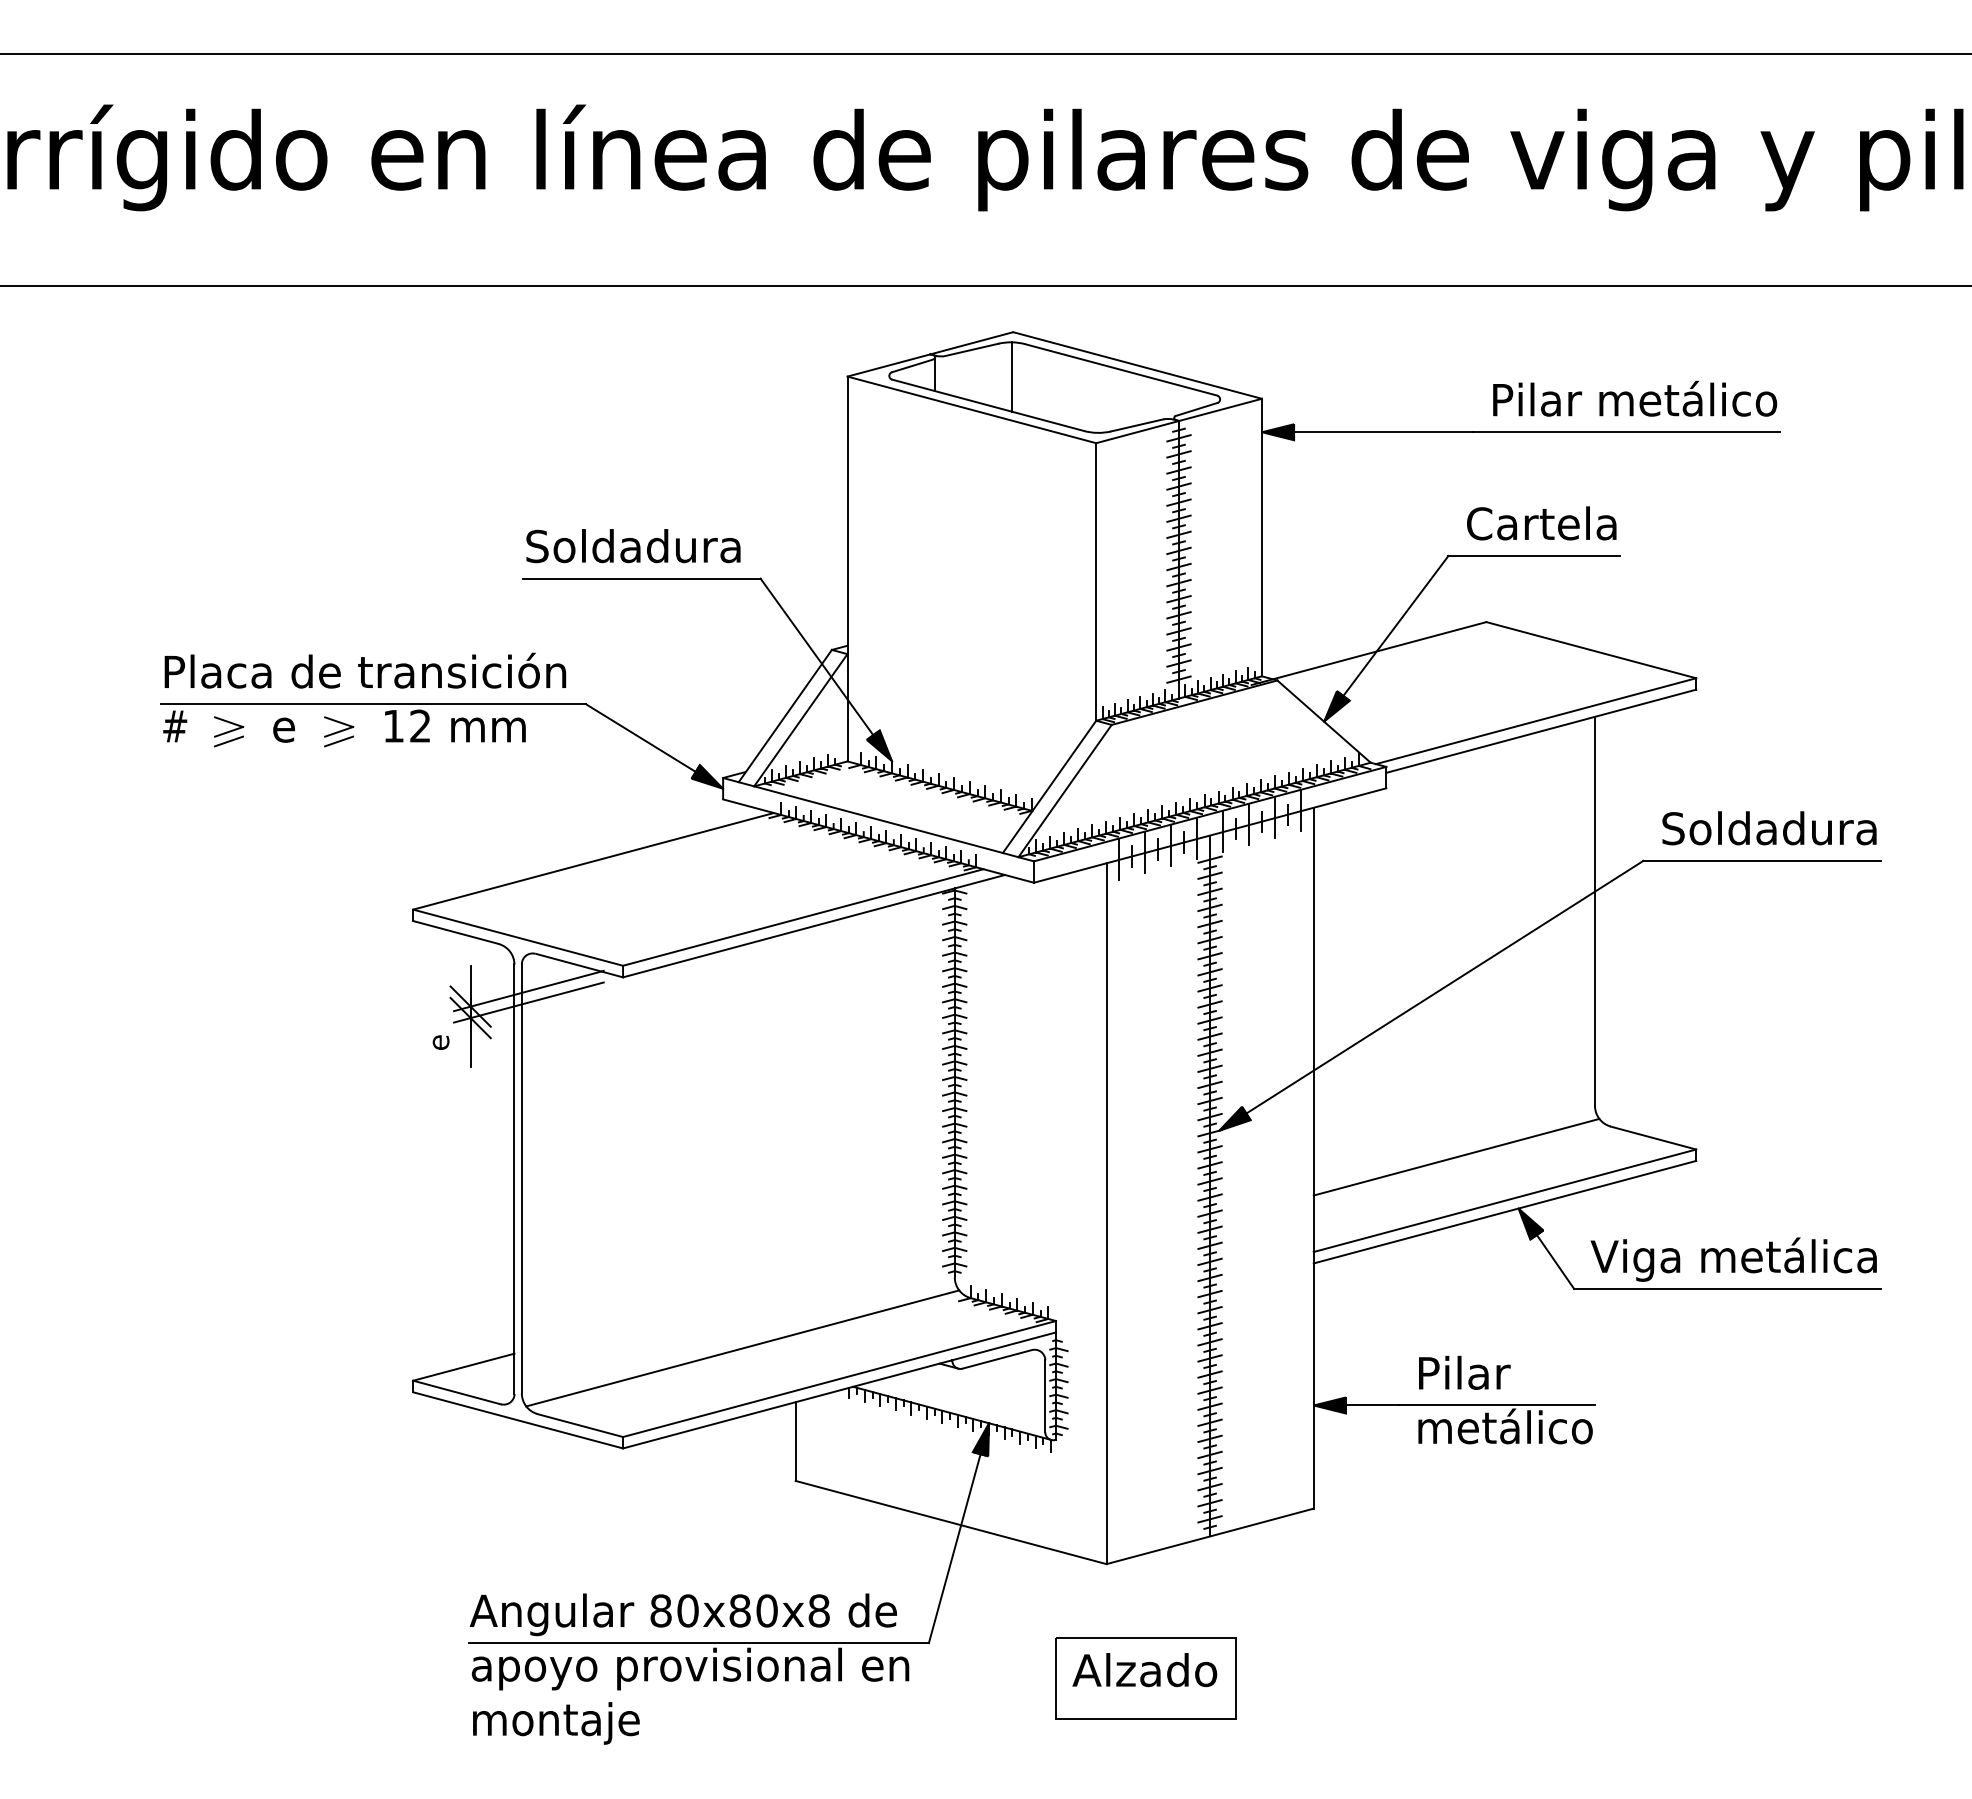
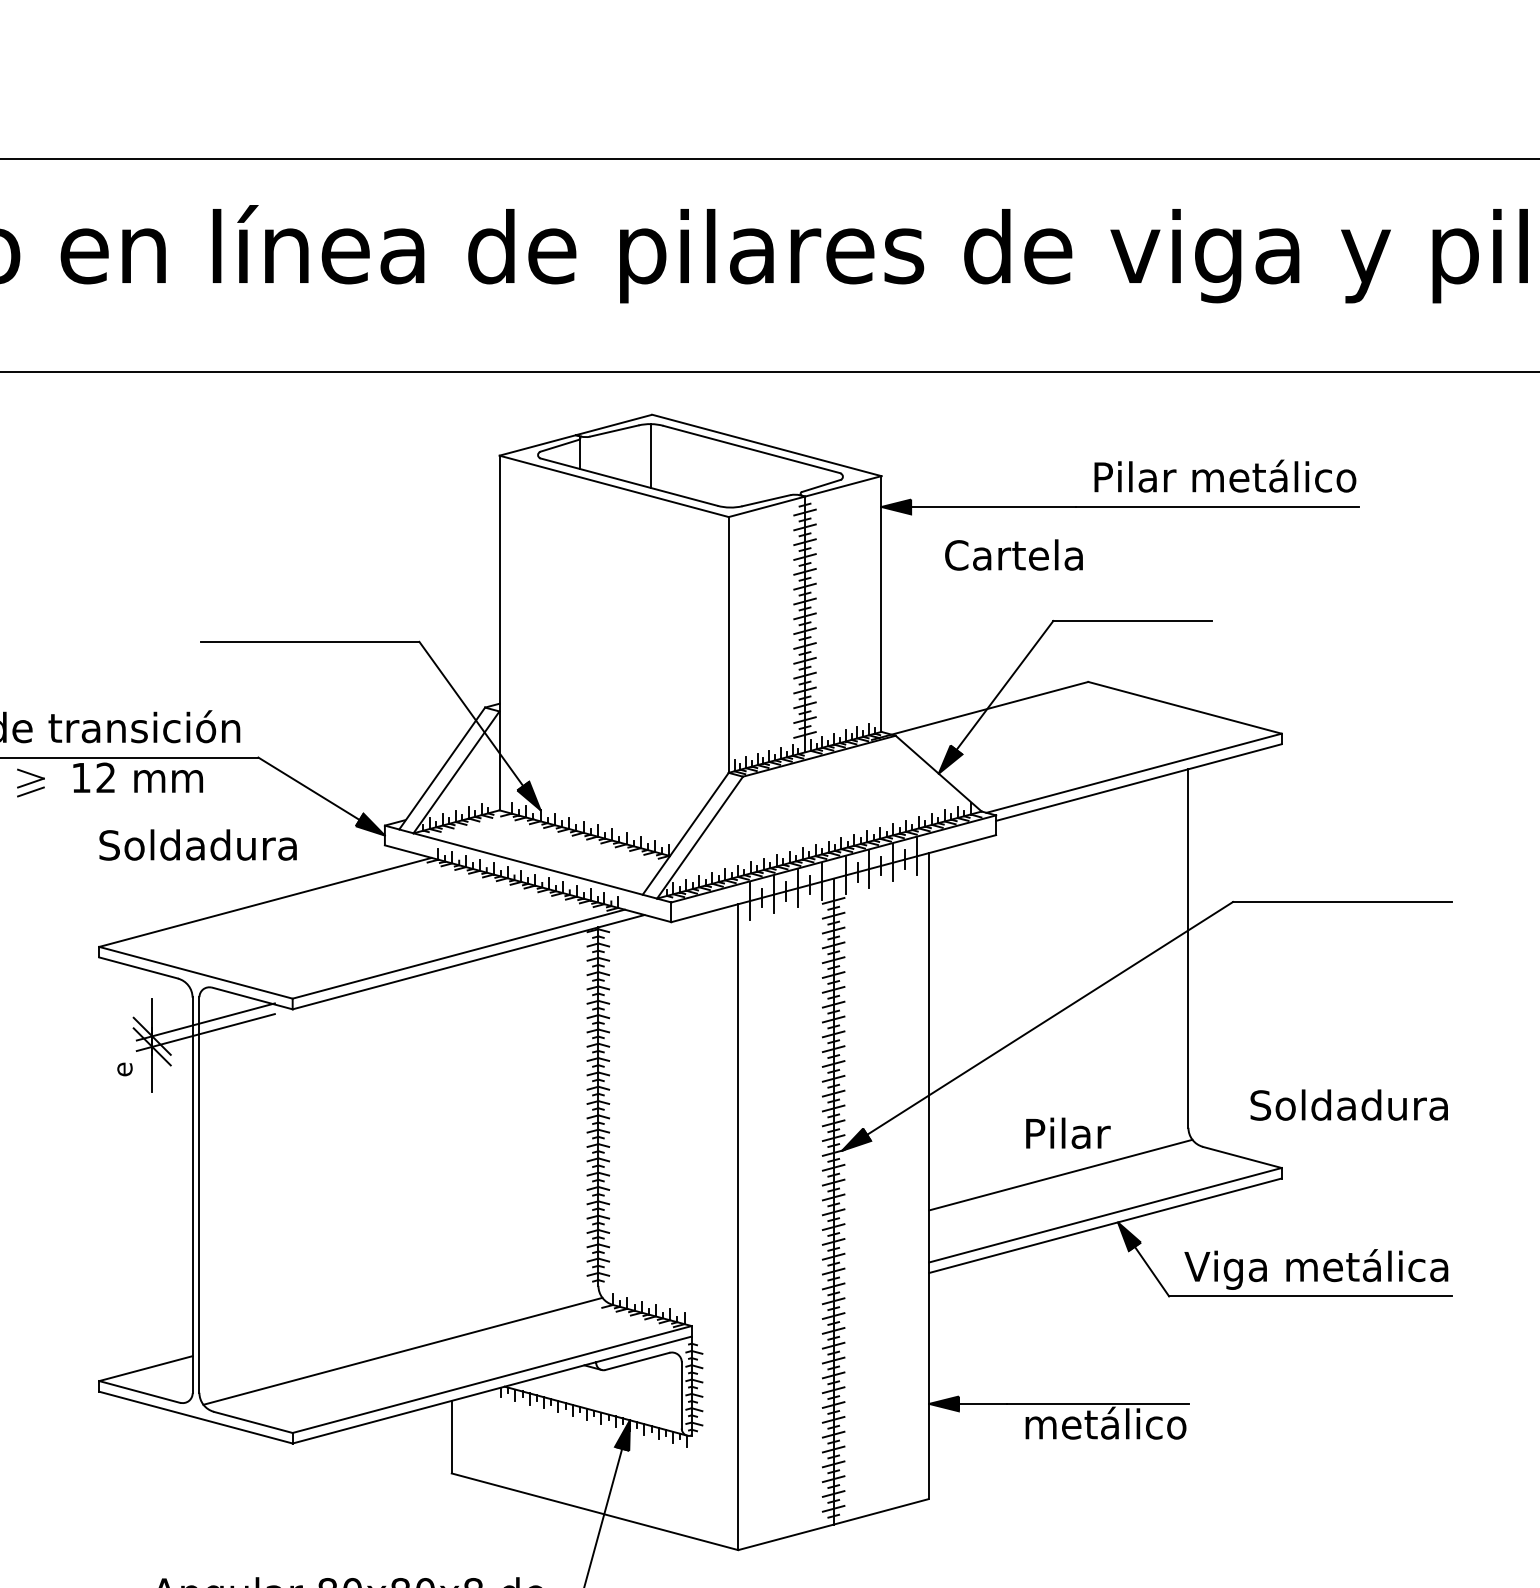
text: (1541, 523) -> (1013, 555), moved
text: (633, 546) -> (198, 845), moved
text: (1769, 828) -> (1349, 1105), moved
text: (1464, 1372) -> (1068, 1132), moved

